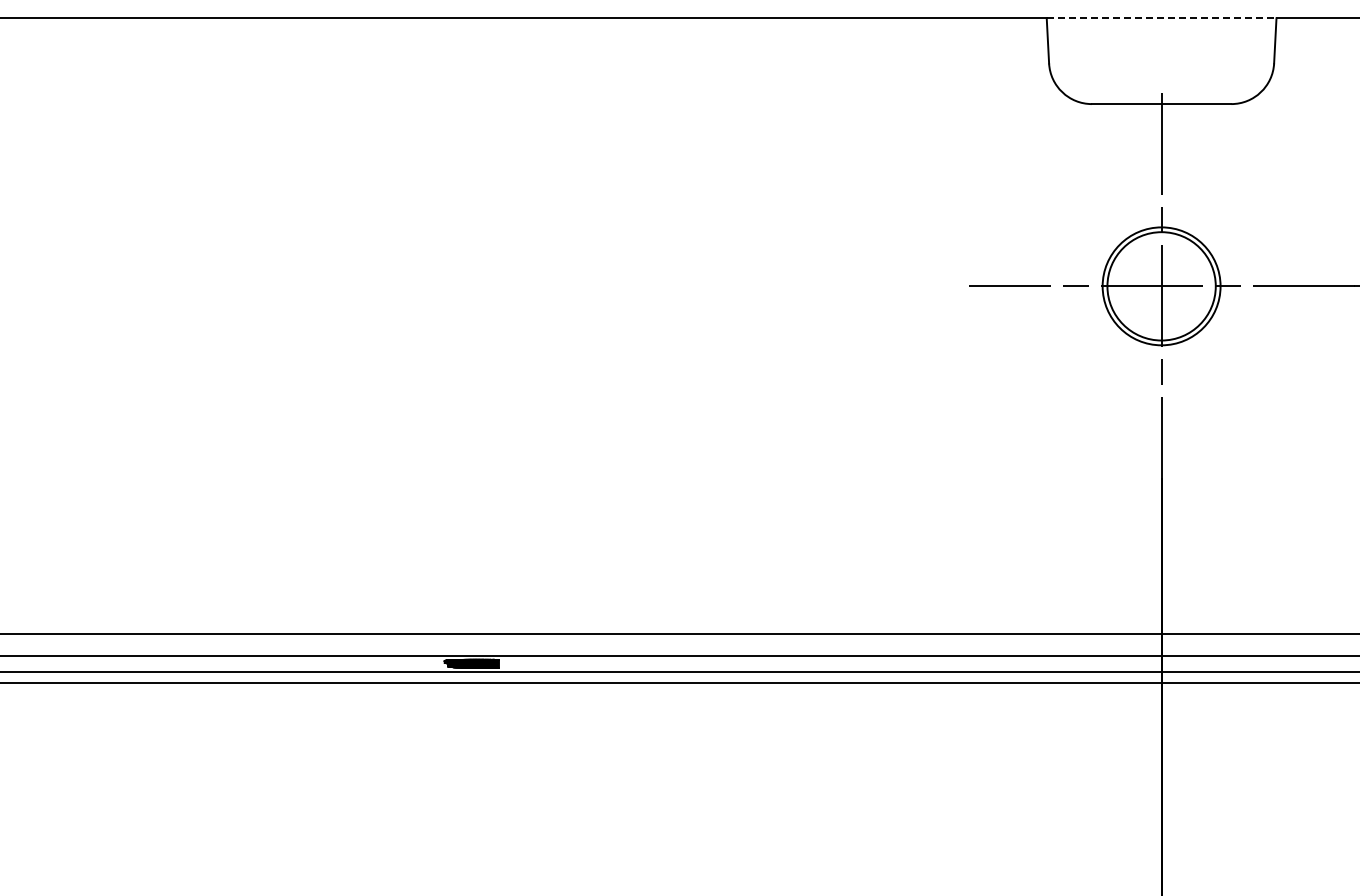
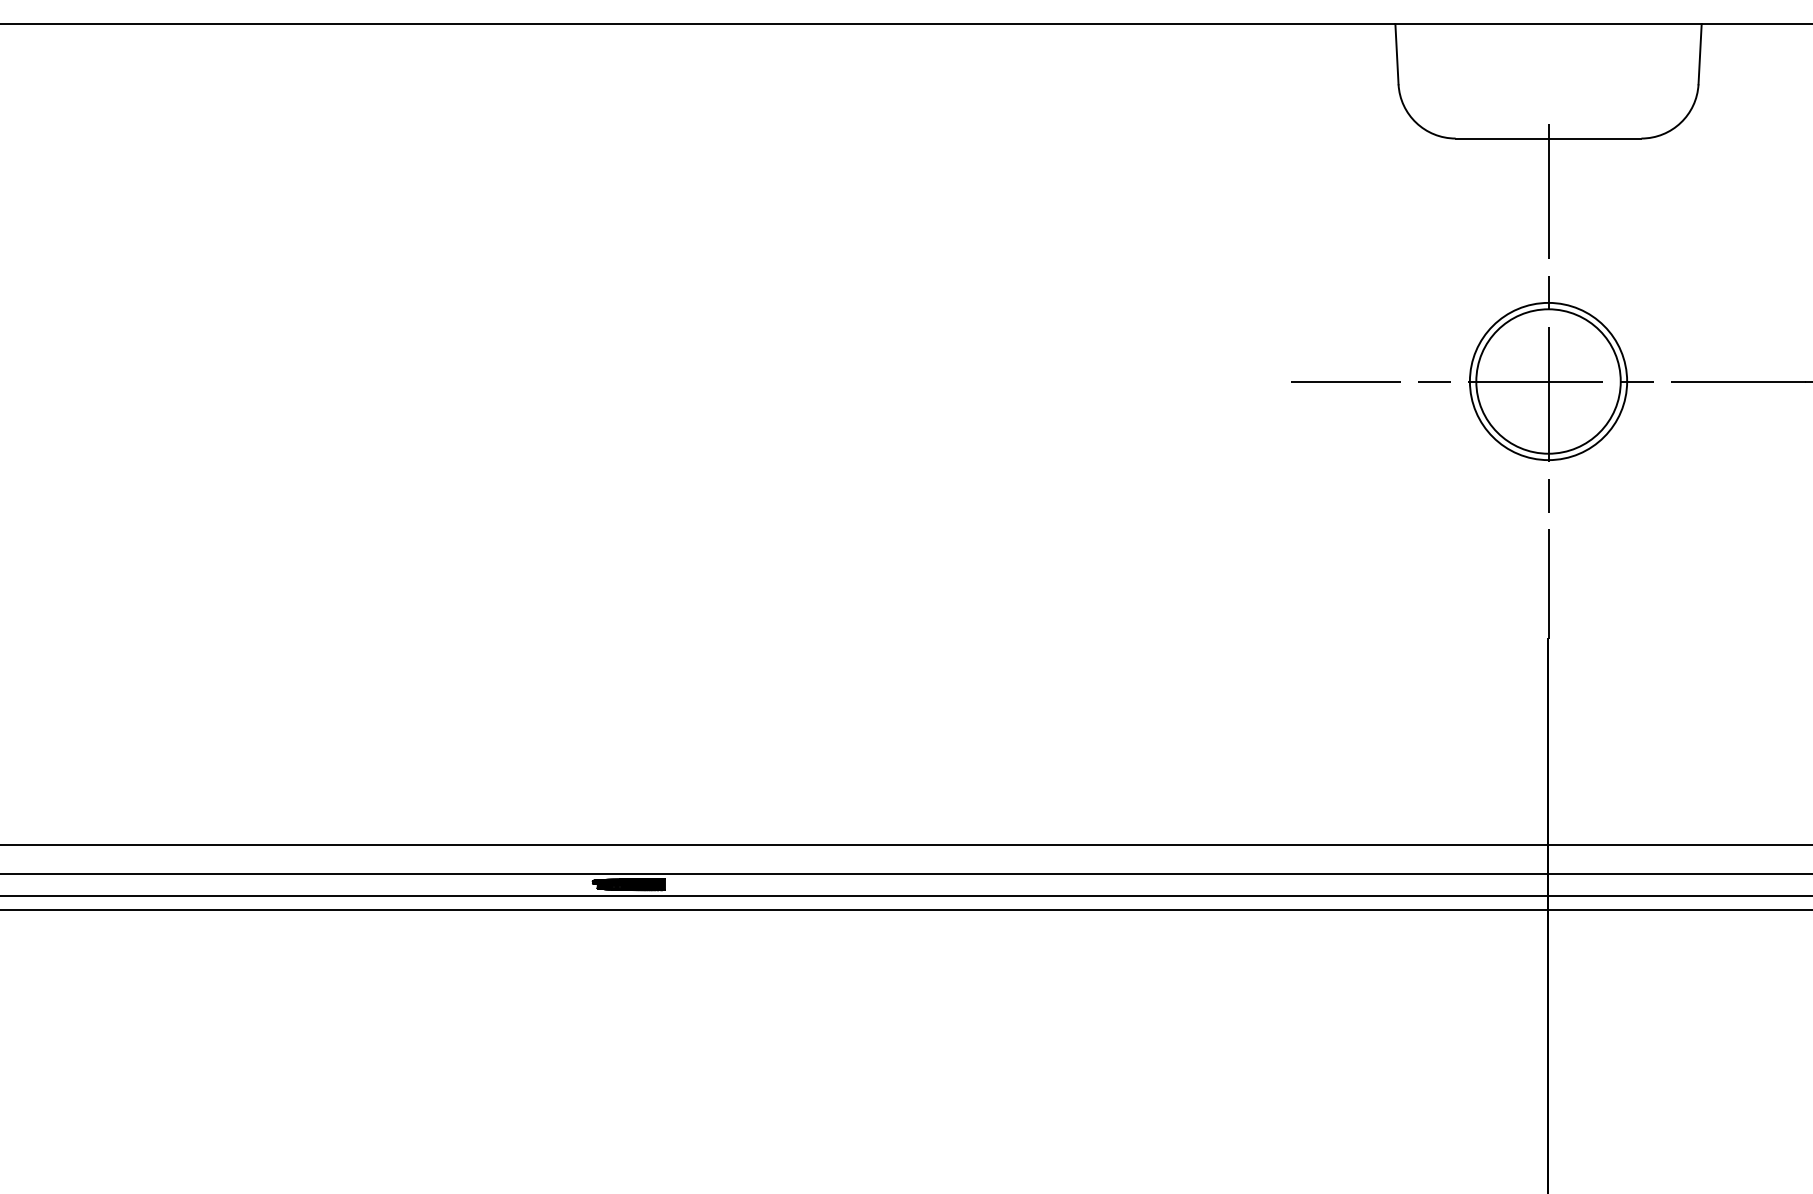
line: (1161, 18) -> (1548, 24), dashed -> solid

